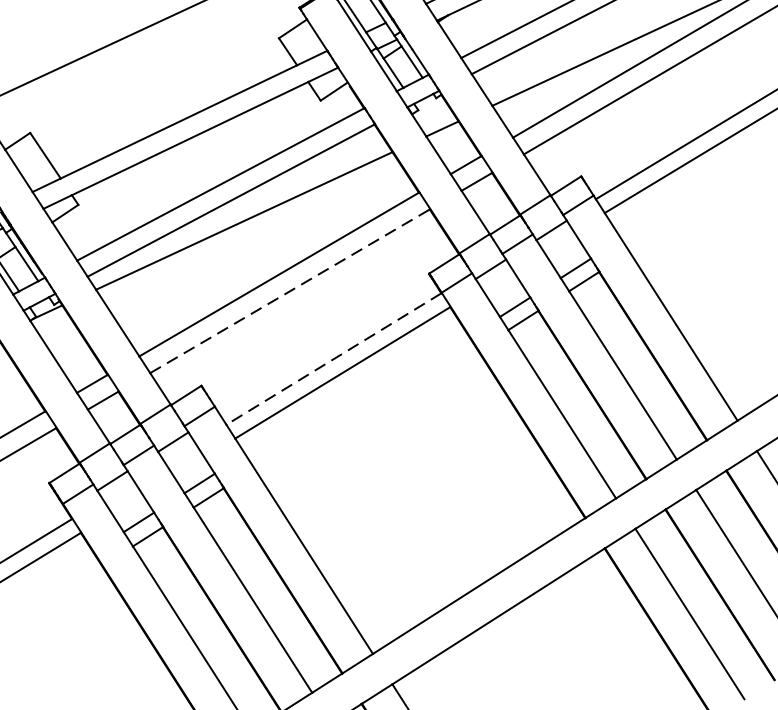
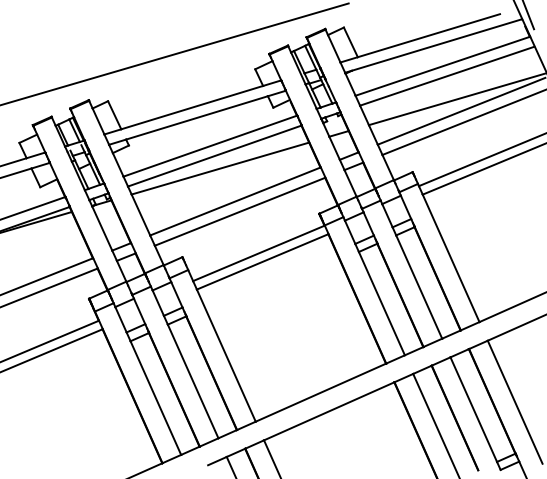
line: (290, 290) -> (240, 211), dashed -> solid
line: (333, 359) -> (258, 253), dashed -> solid

